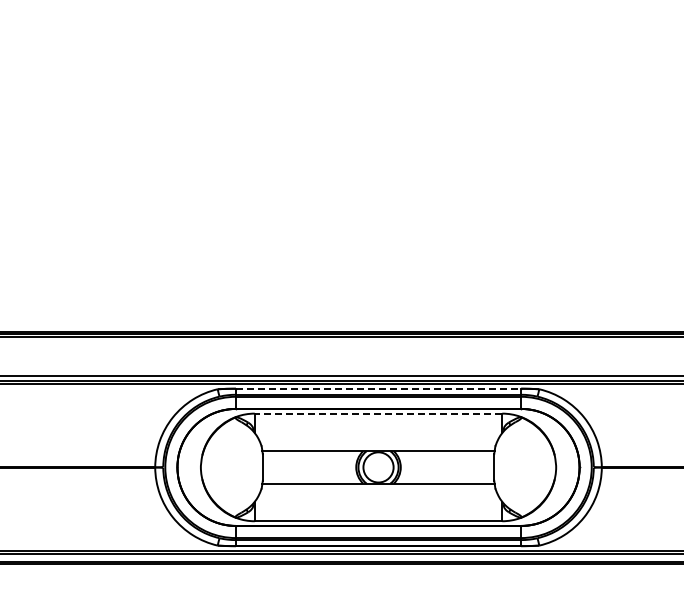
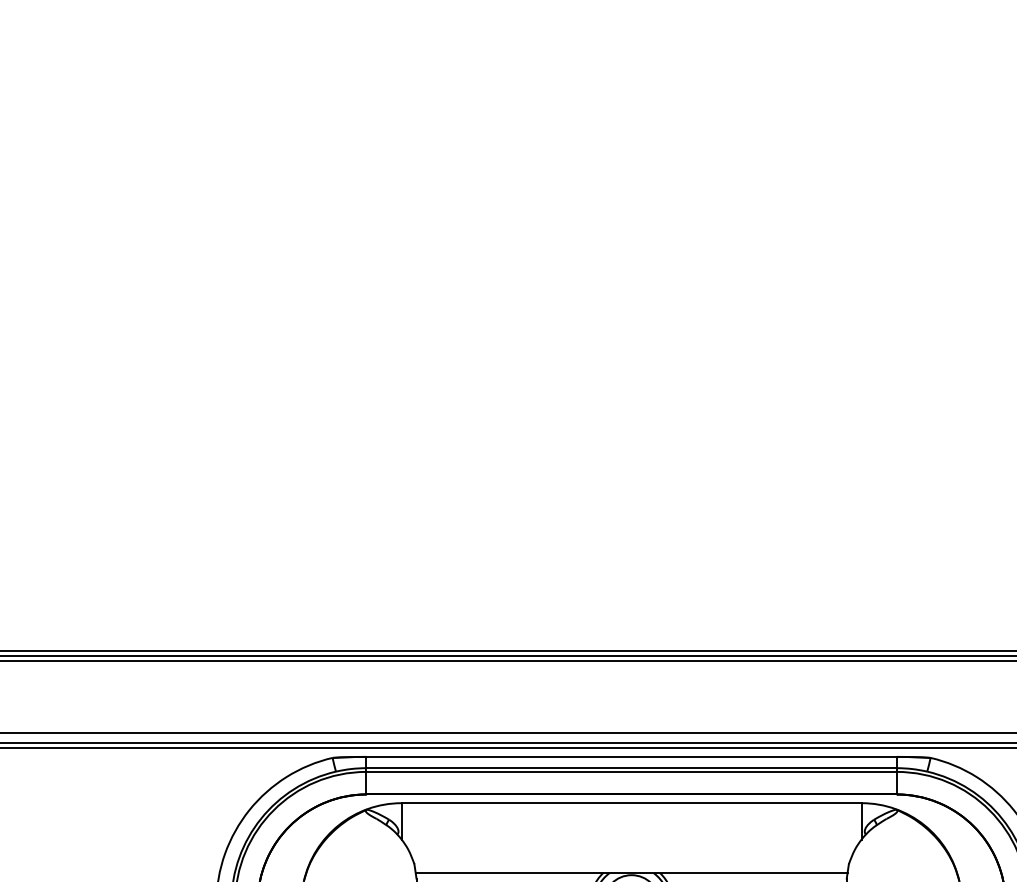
line: (378, 388) -> (631, 756), dashed -> solid
line: (378, 413) -> (631, 802), dashed -> solid

